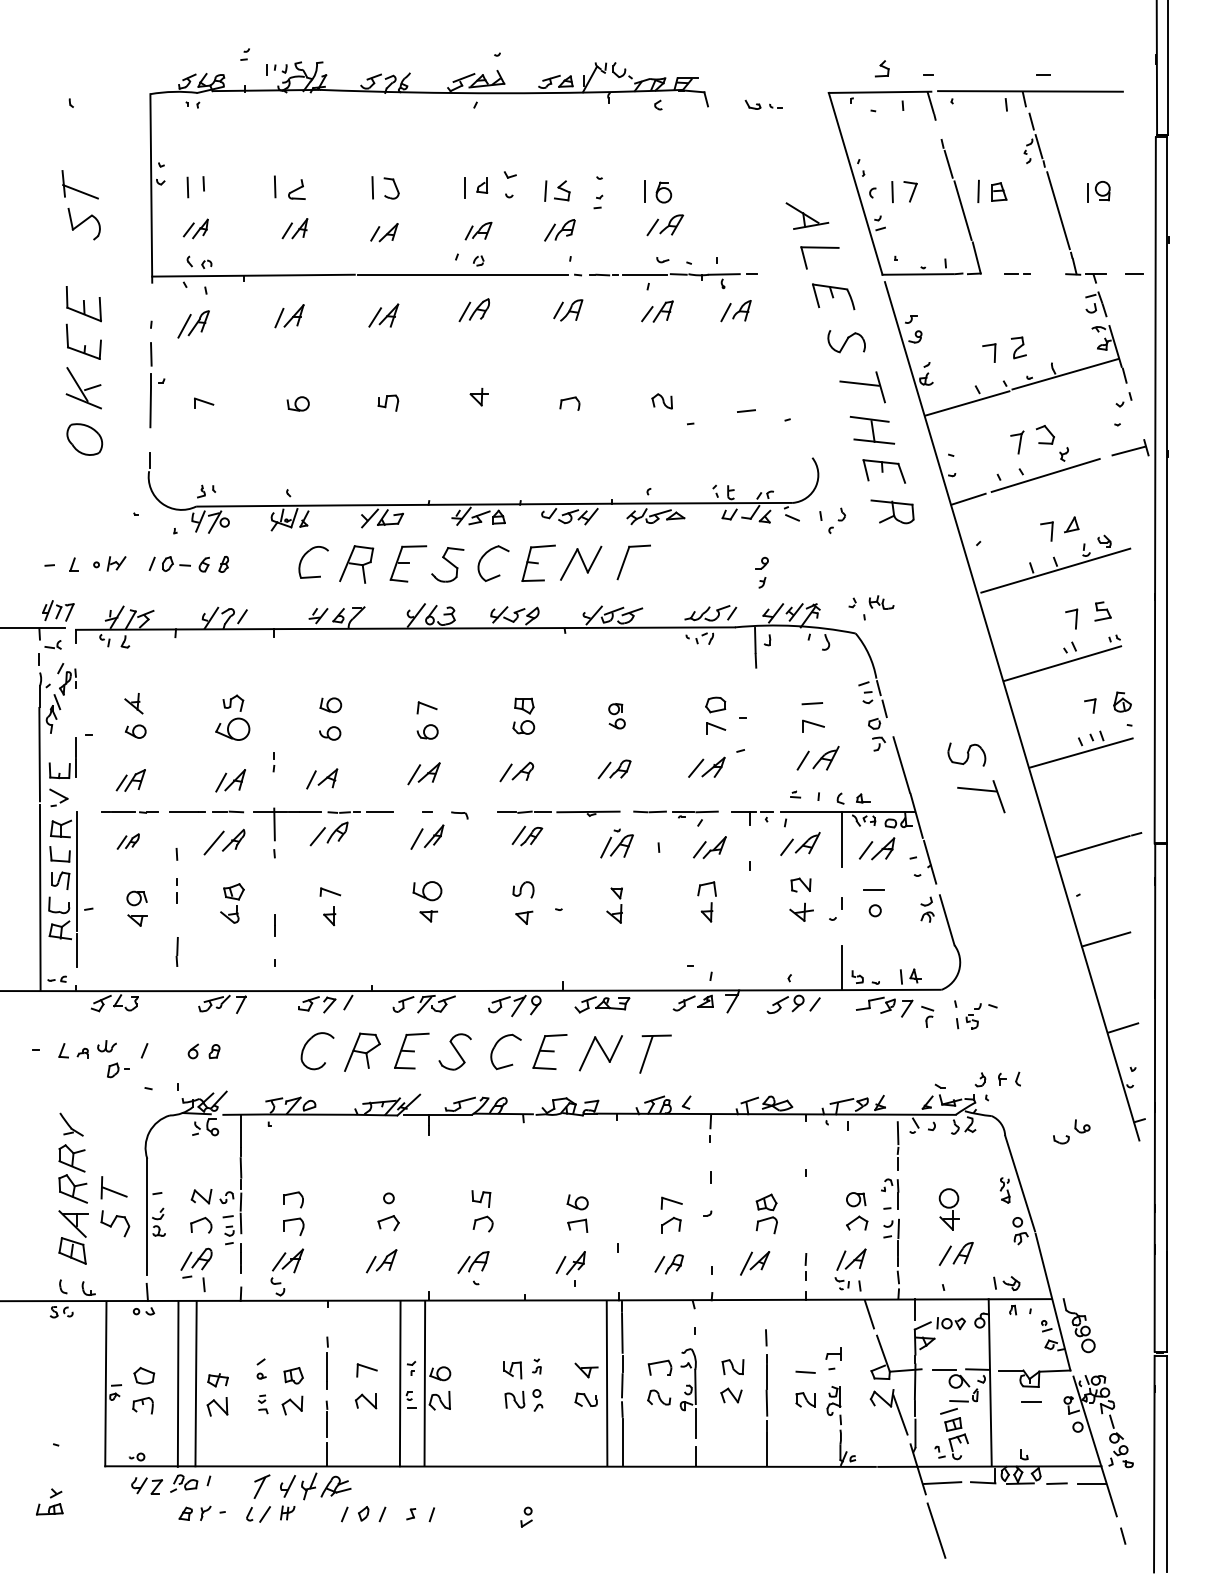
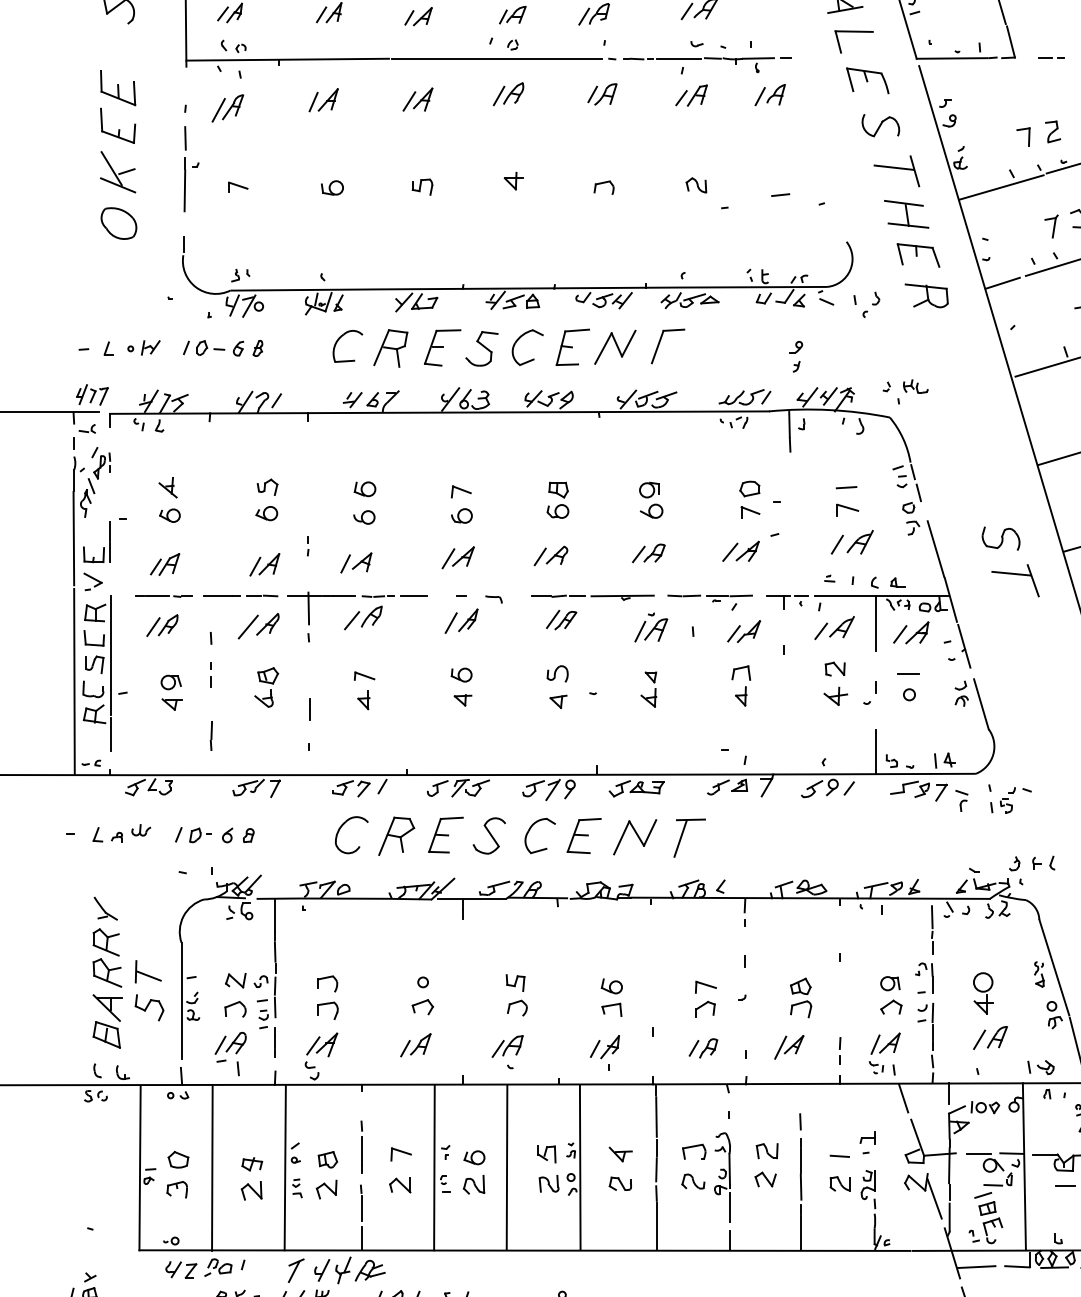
part: (616, 715) -> (650, 499), size x1.43
part: (232, 729) -> (266, 513), size x0.62
part: (128, 841) -> (162, 625), size x1.43
part: (427, 890) -> (461, 674), size x0.71
part: (118, 1070) -> (200, 835), moved
line: (424, 1382) -> (506, 1166), moved
line: (606, 1382) -> (579, 1166), moved
line: (195, 1383) -> (284, 1167), moved

